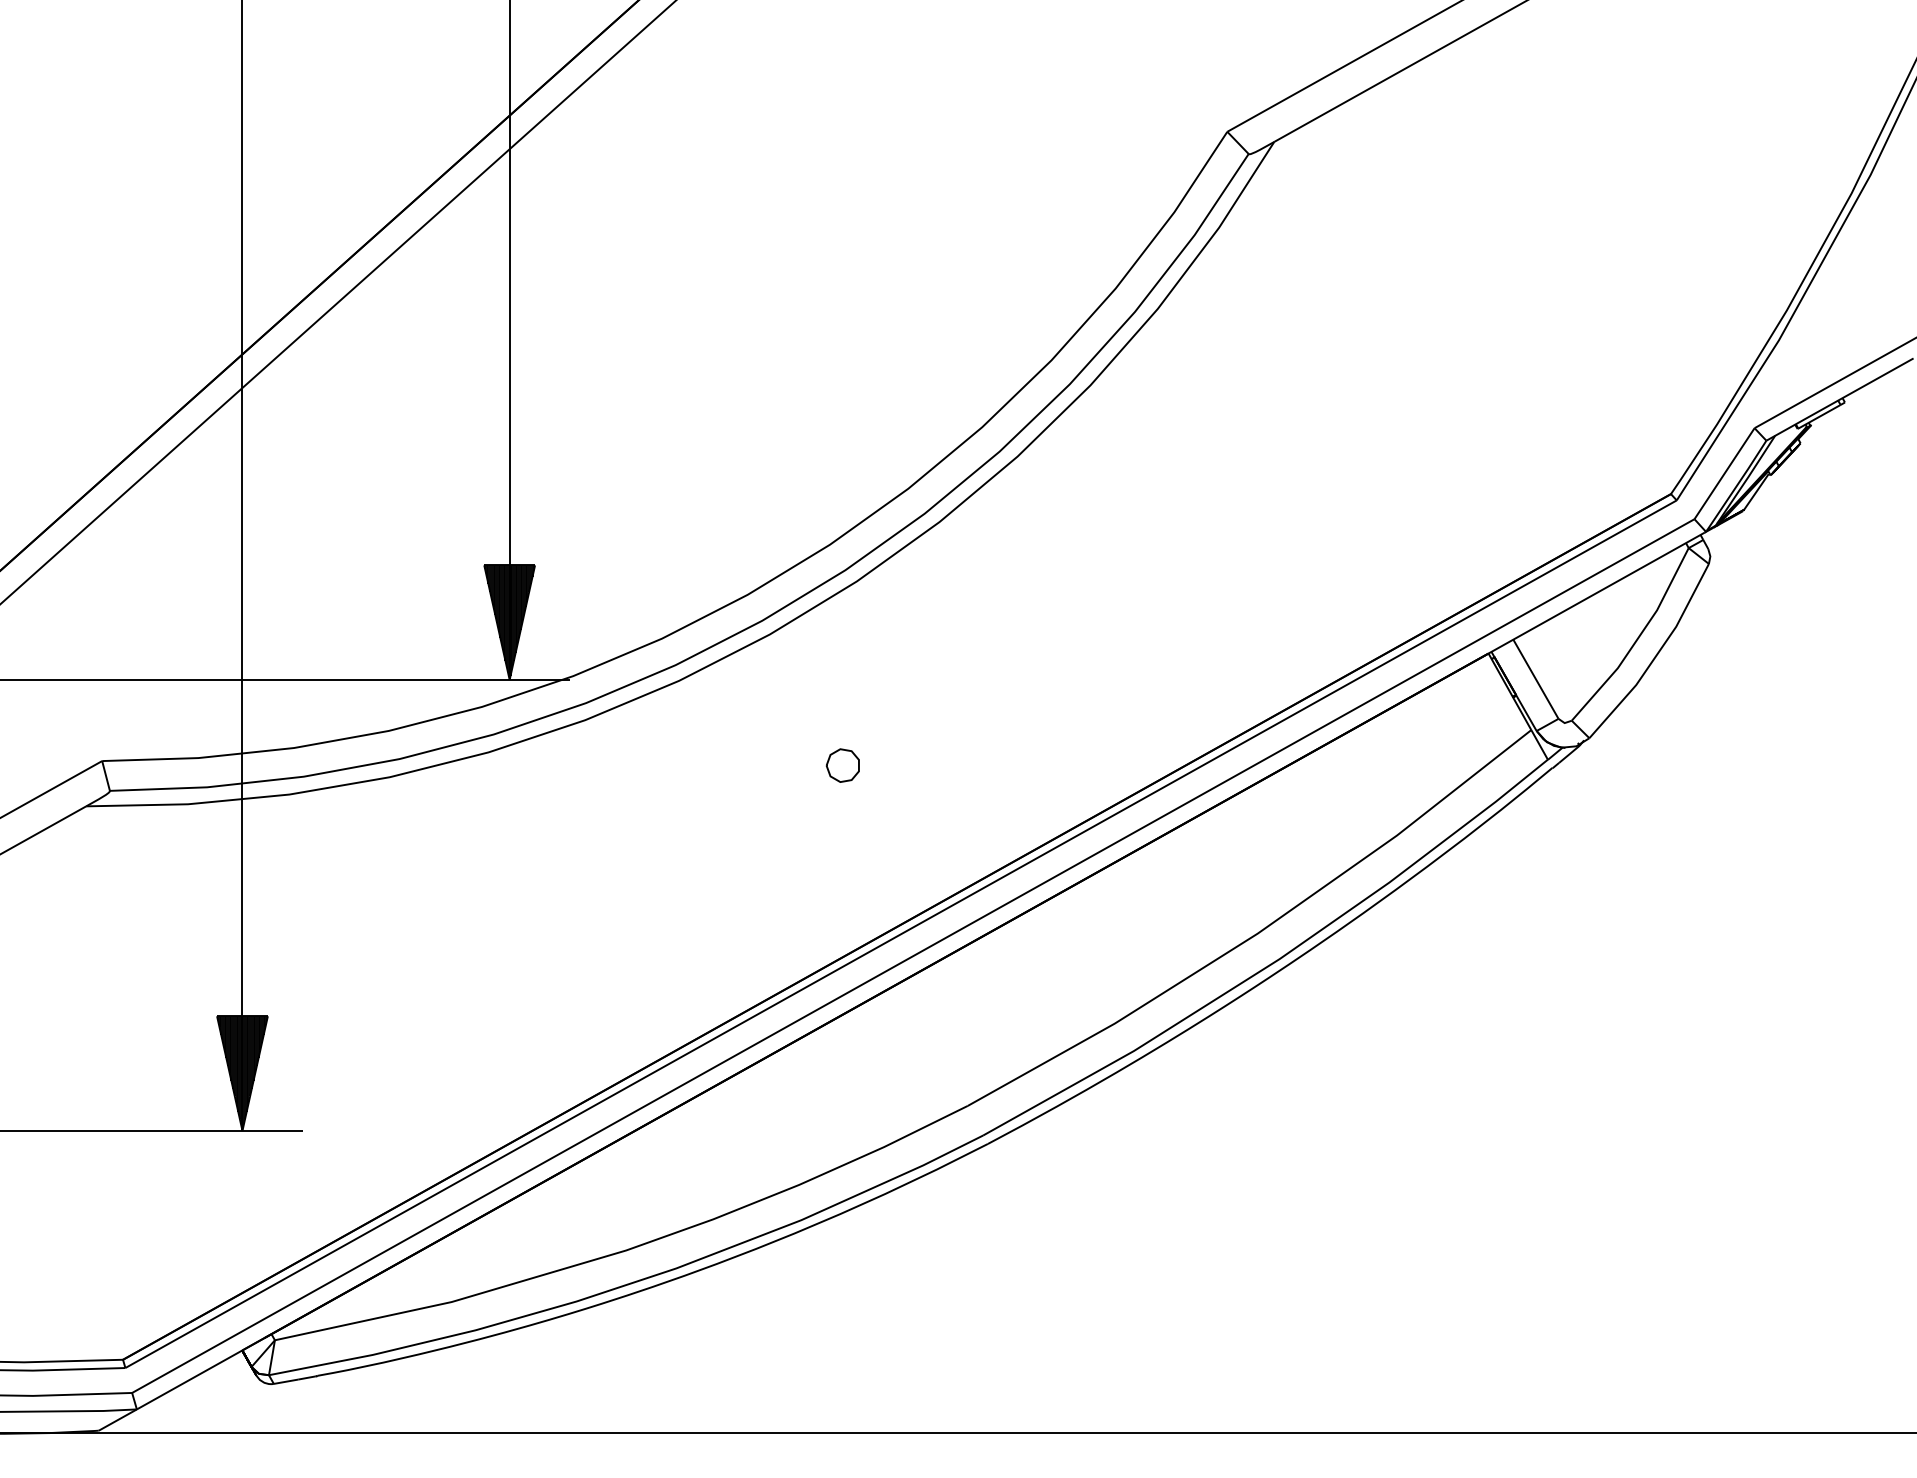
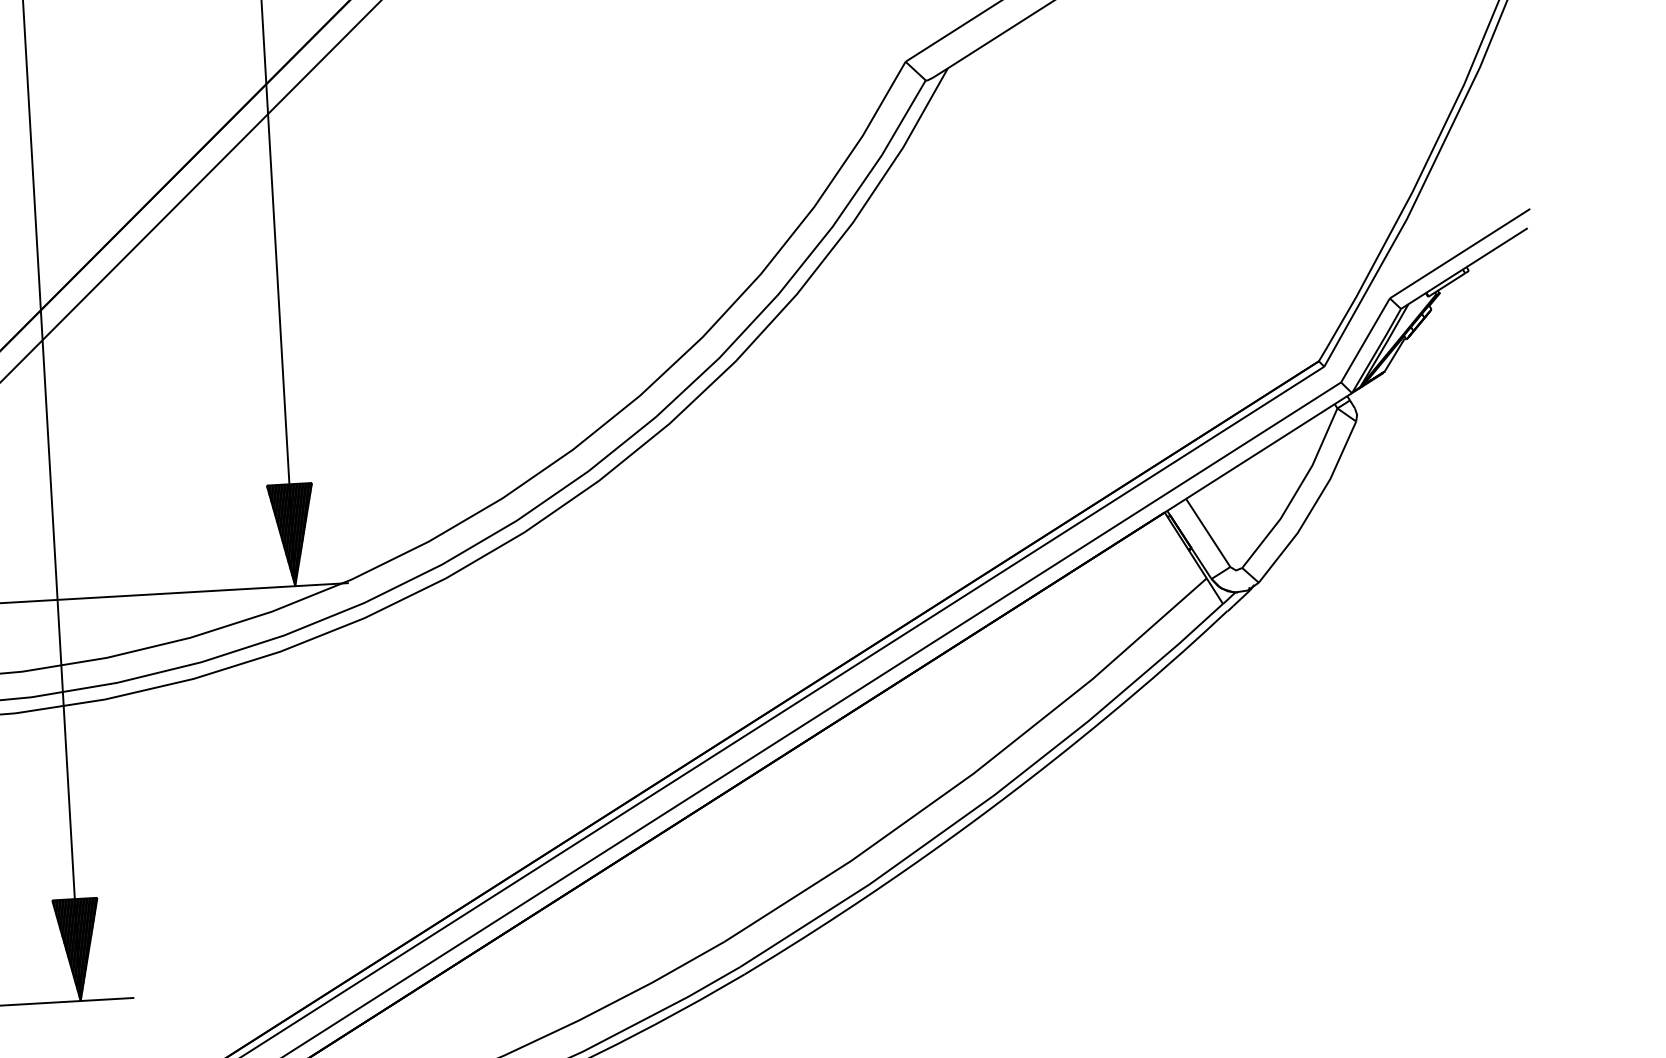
part: (842, 765) -> (595, 645), removed

